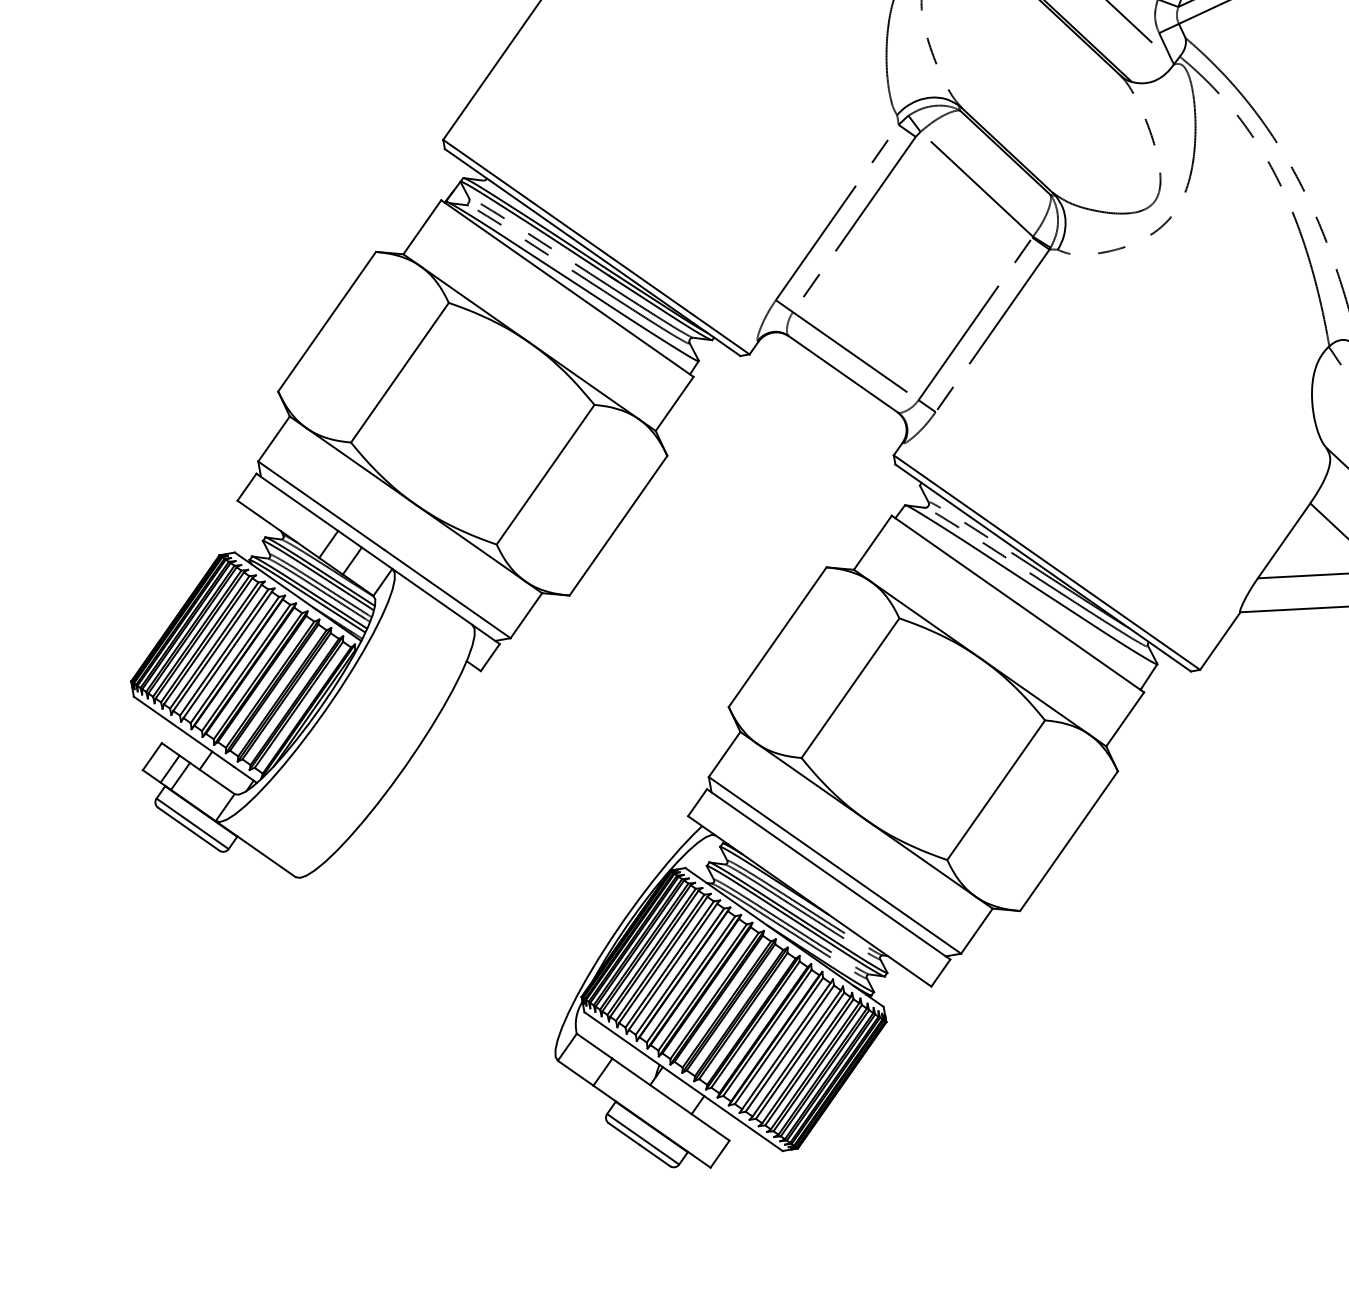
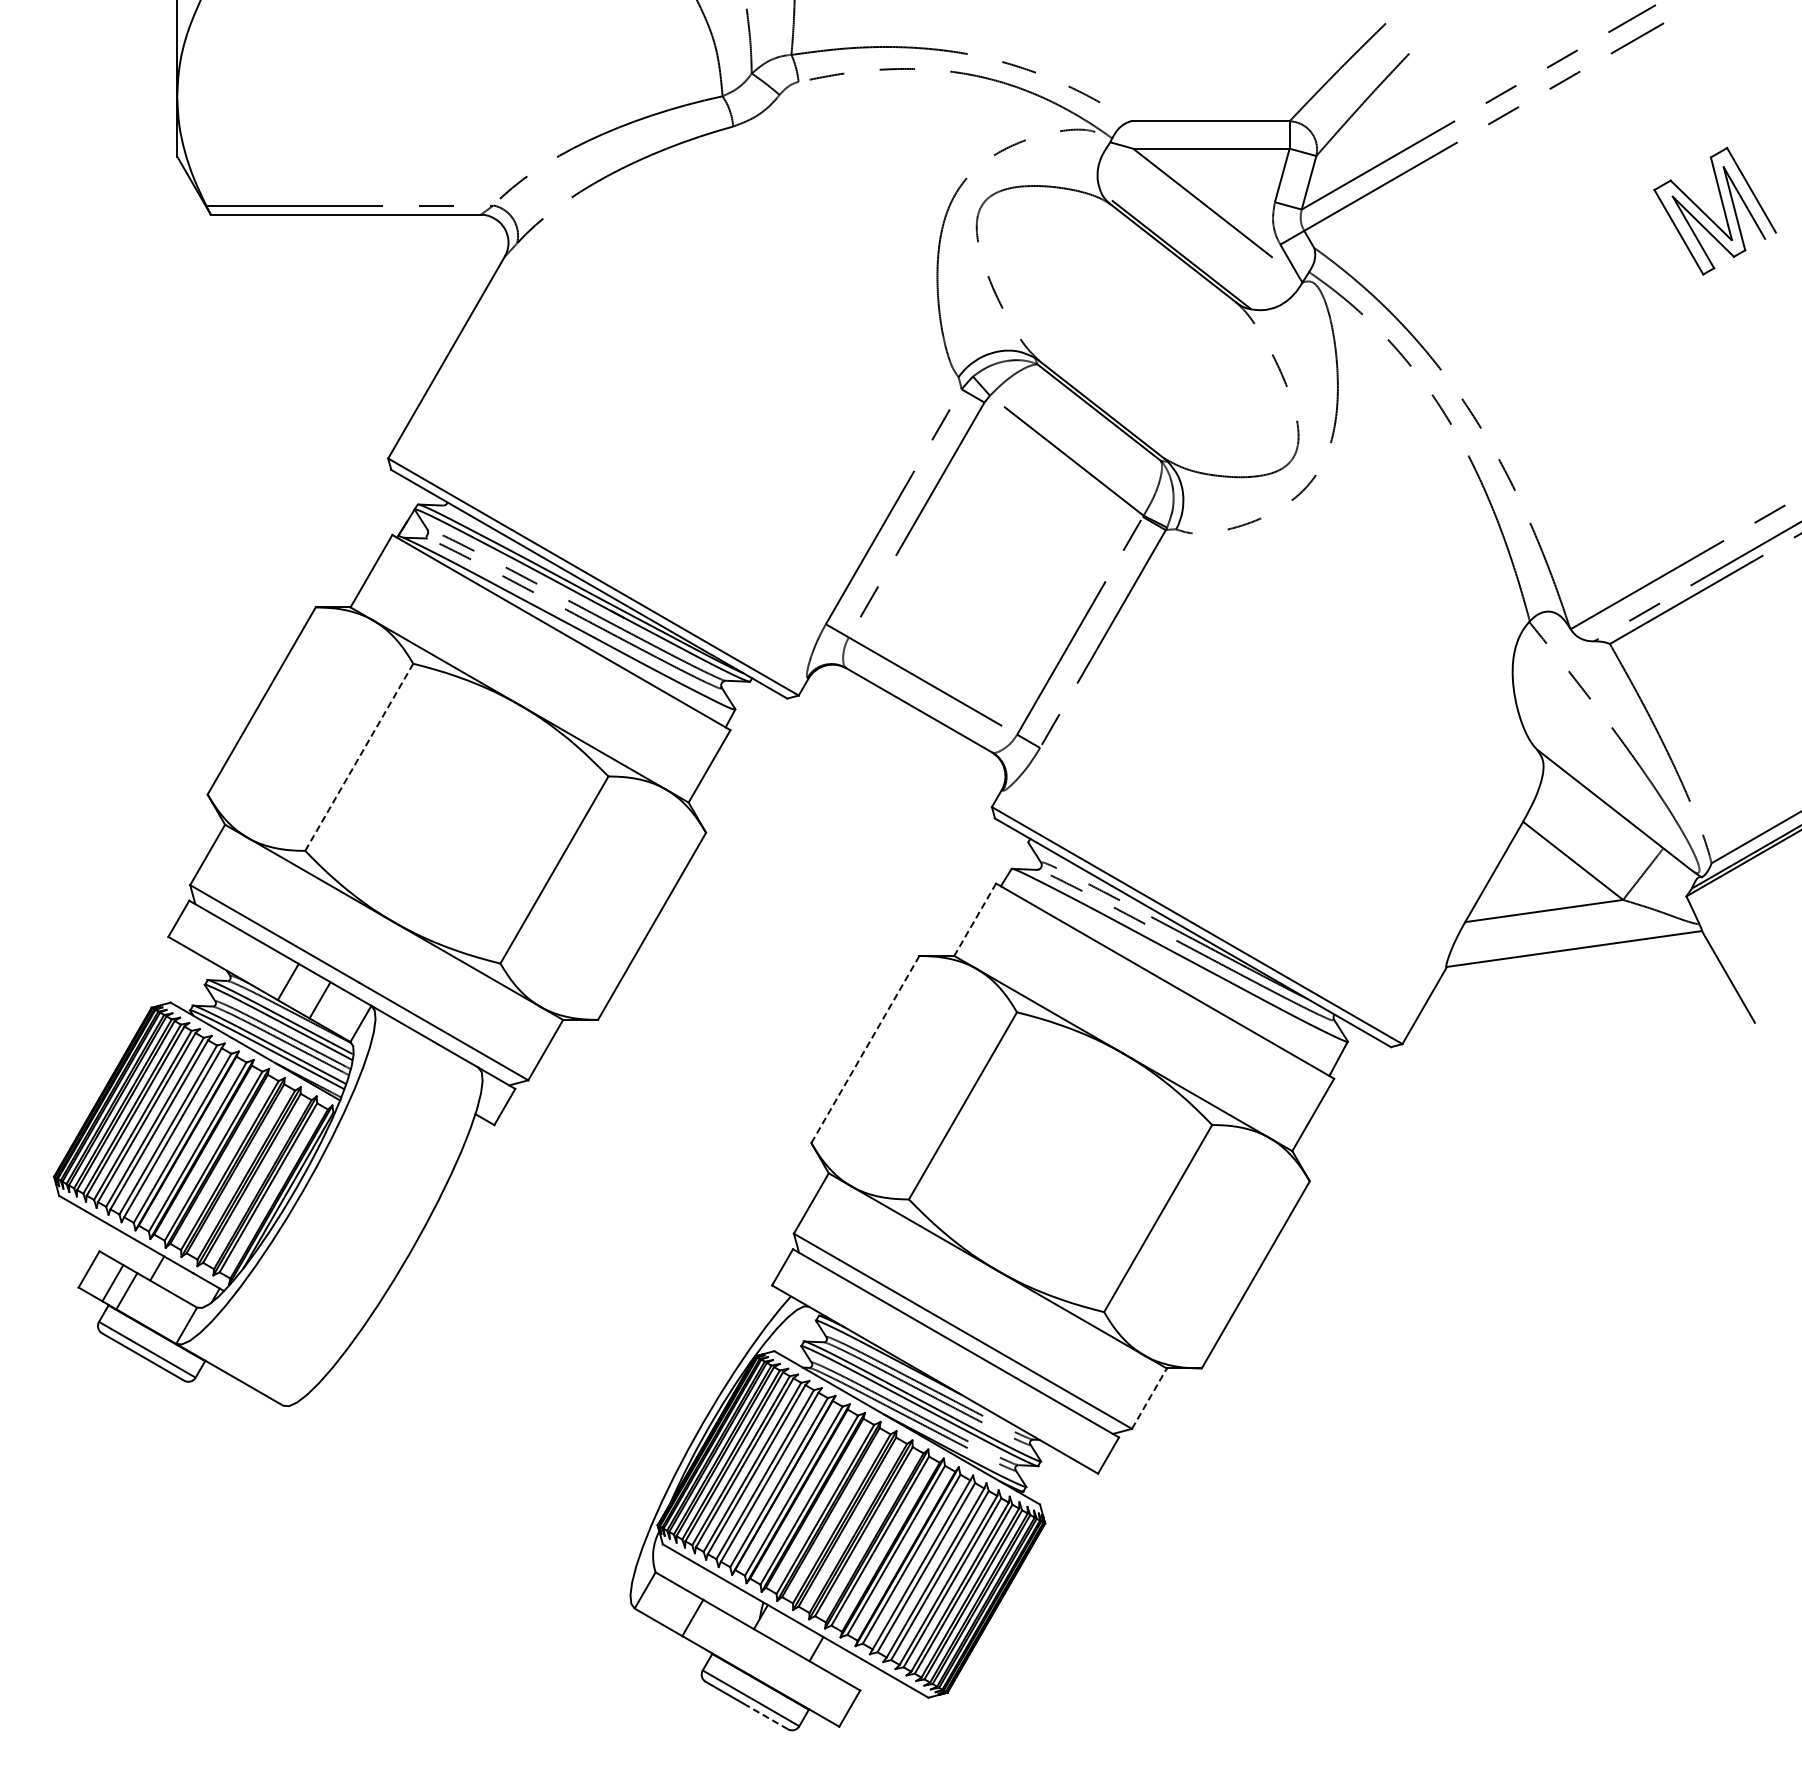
line: (400, 372) -> (359, 757), solid -> dashed
line: (873, 542) -> (975, 919), solid -> dashed
line: (777, 637) -> (865, 1049), solid -> dashed
line: (976, 931) -> (1149, 1398), solid -> dashed
line: (654, 1155) -> (767, 1717), solid -> dashed

